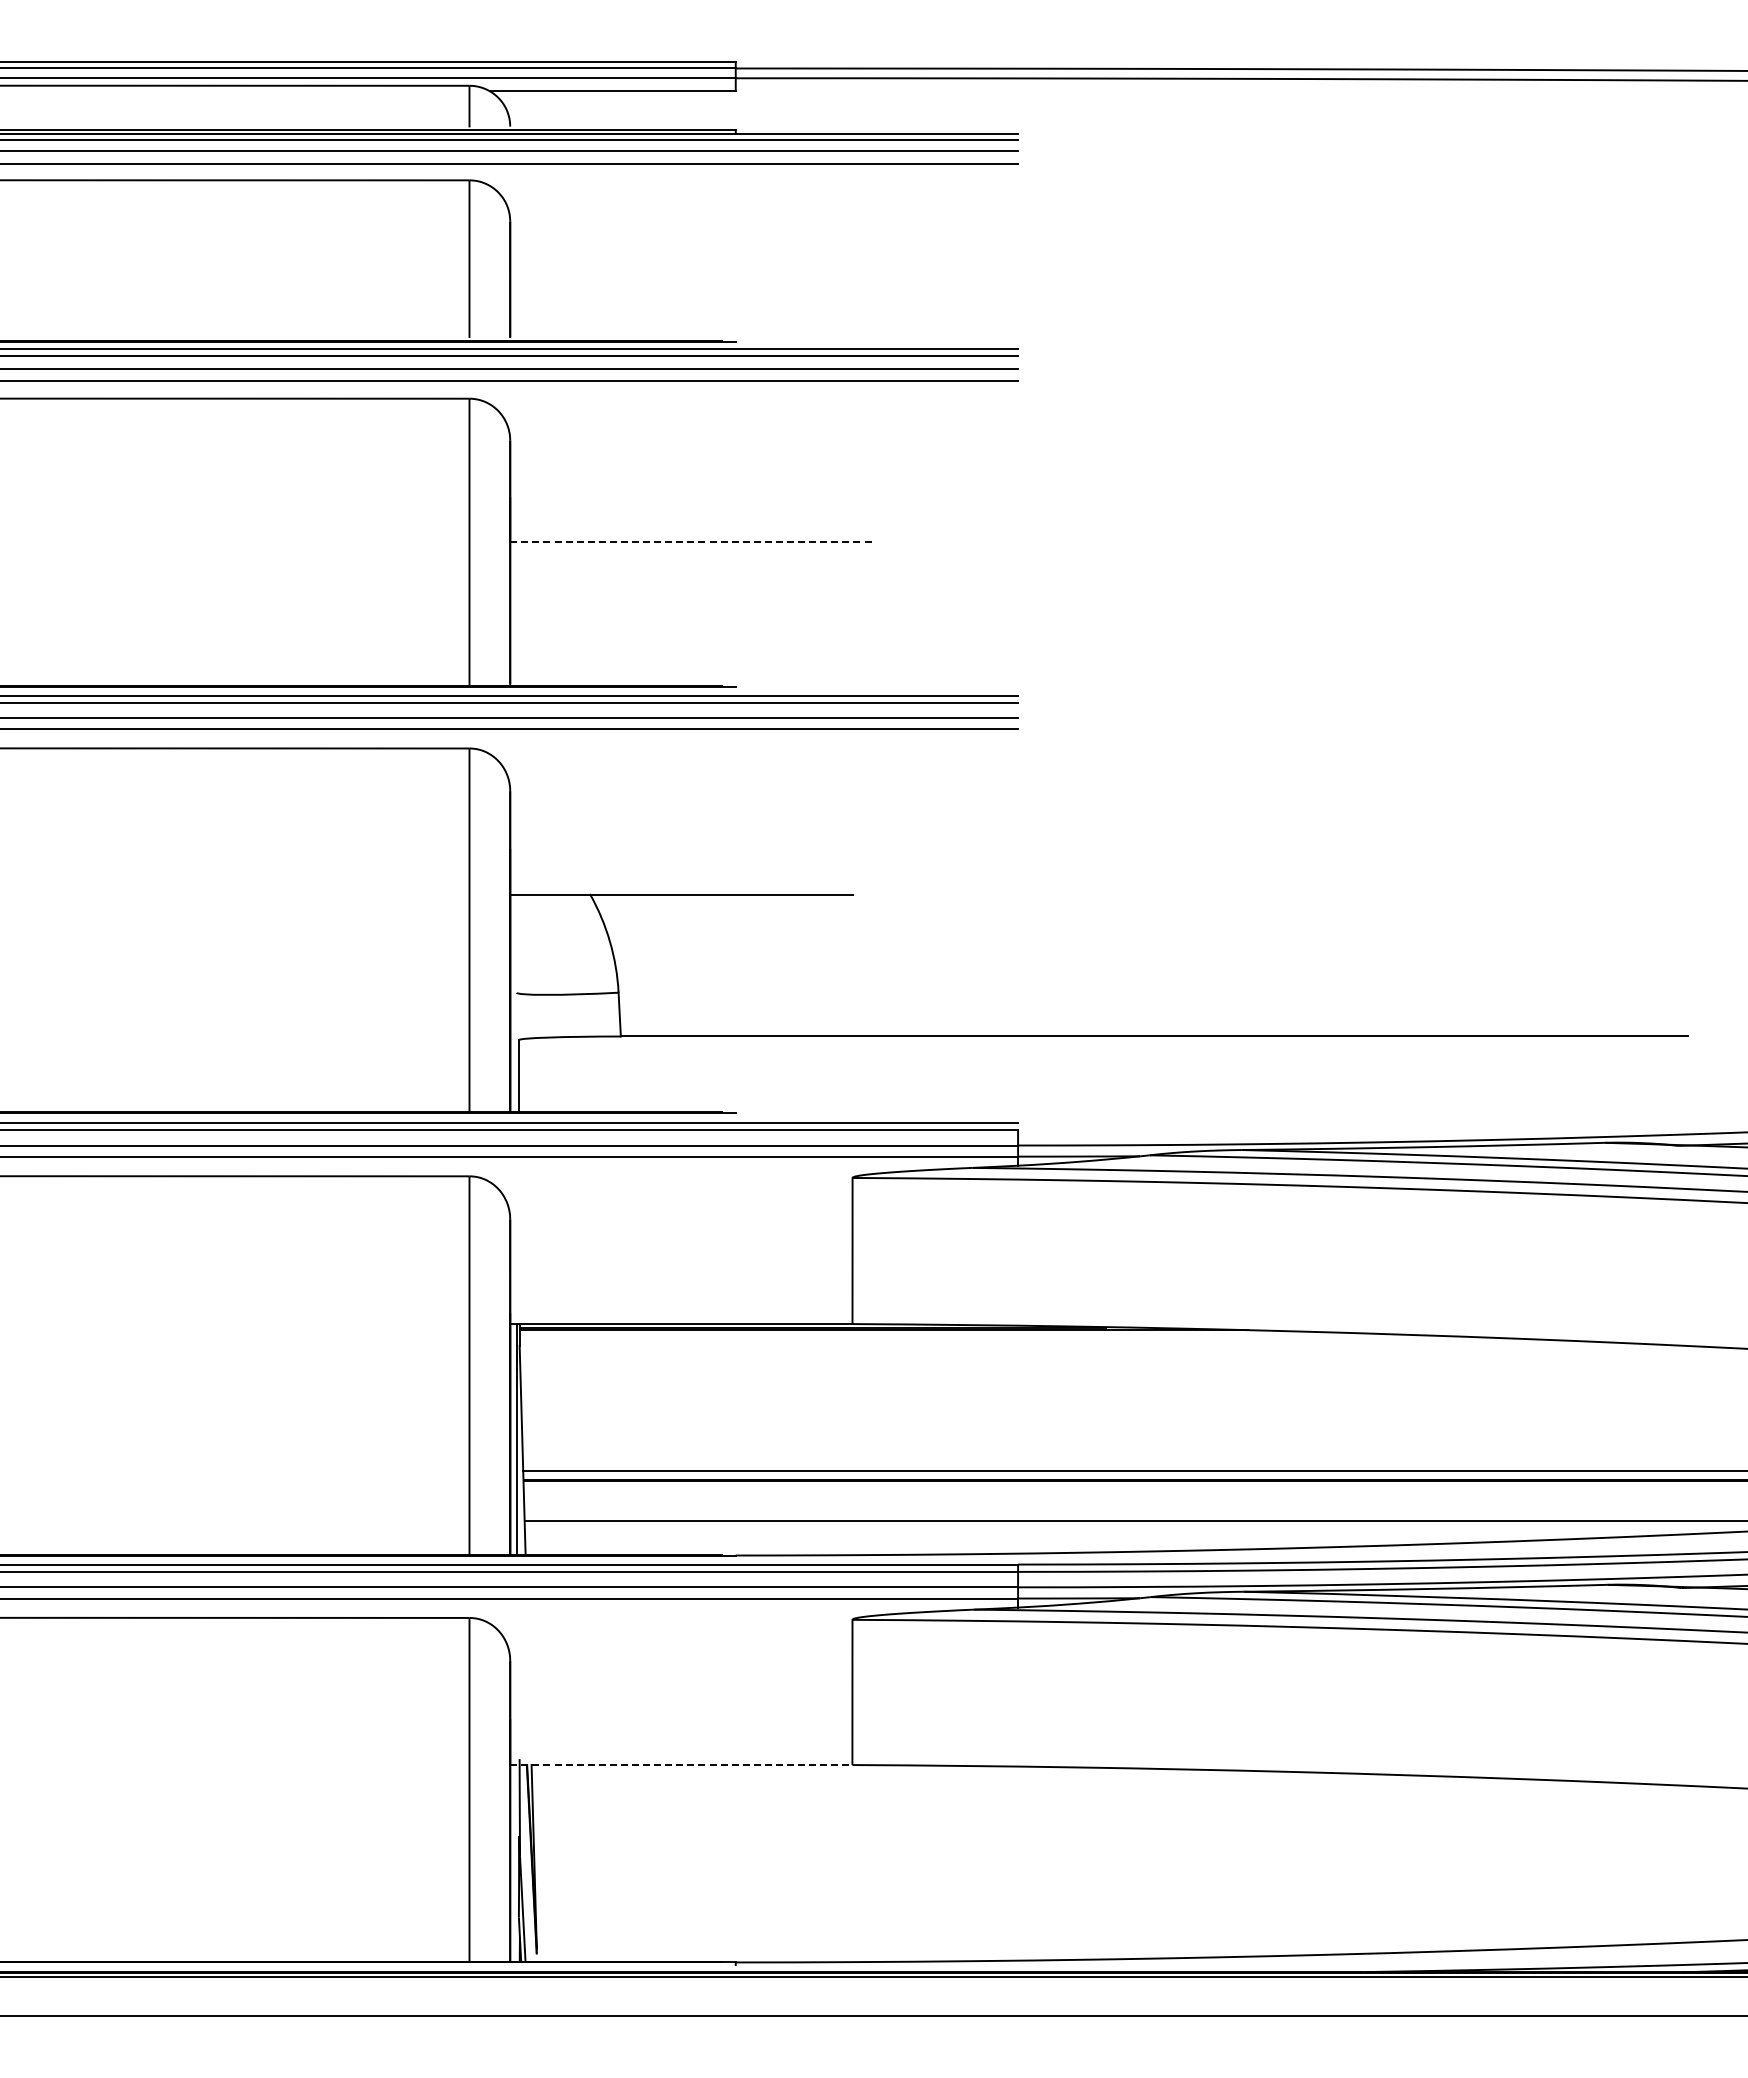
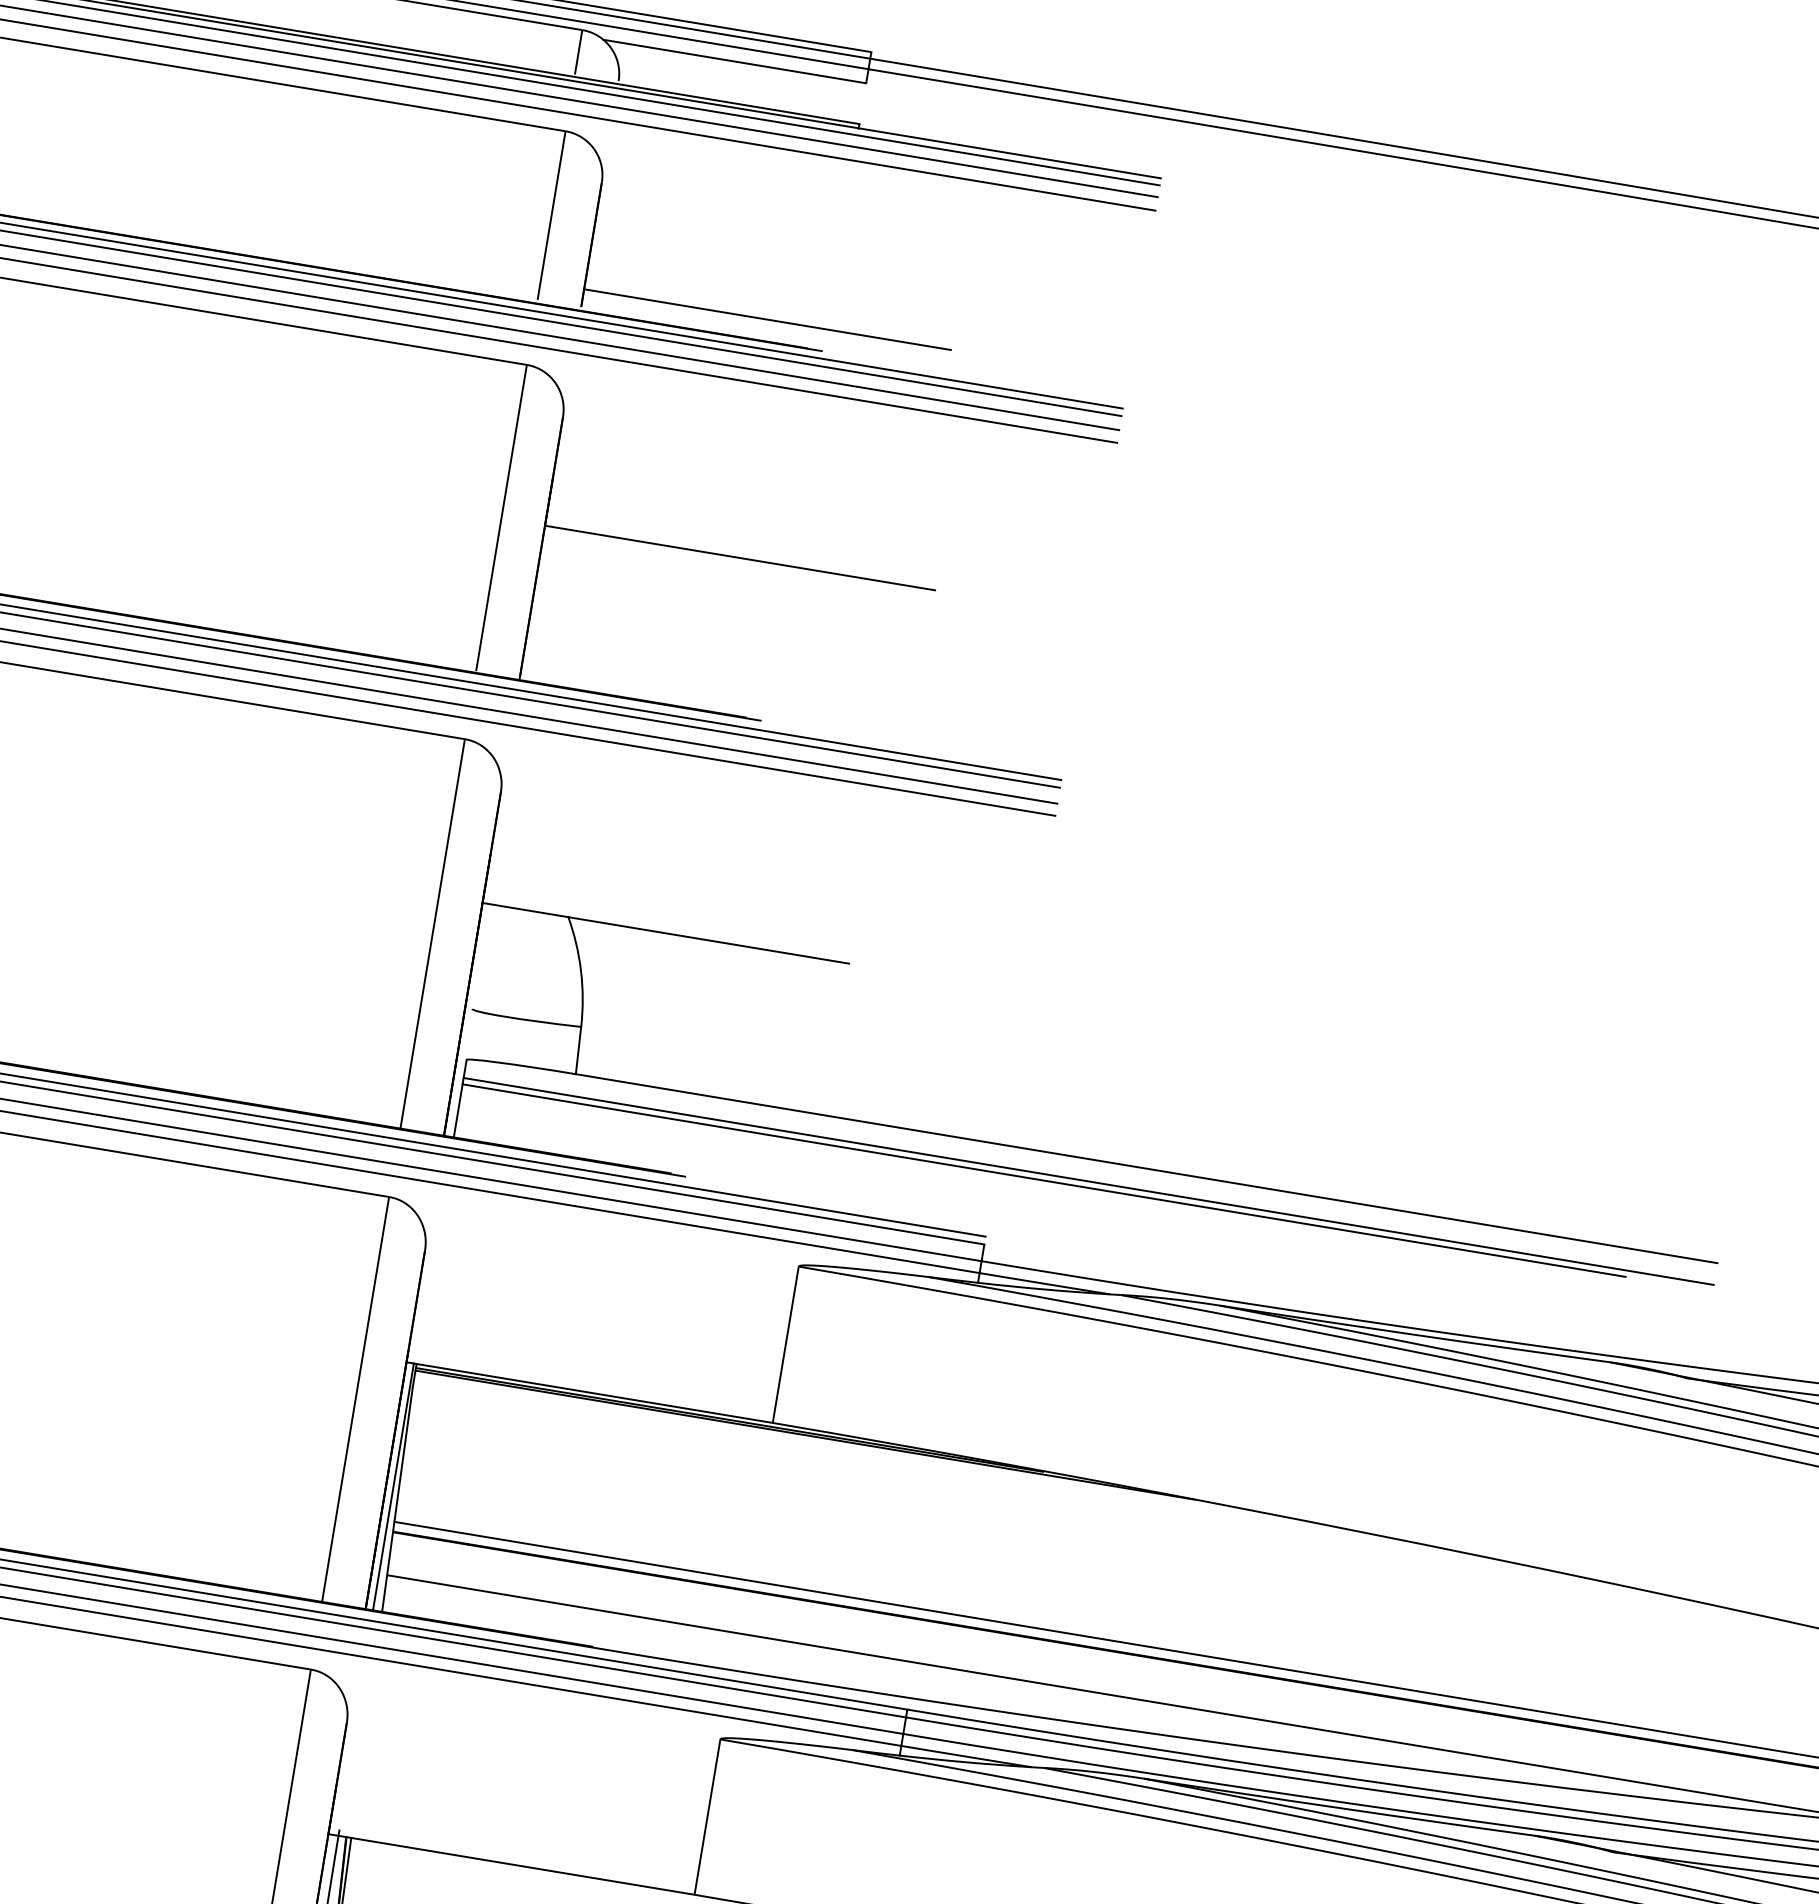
line: (681, 321) -> (767, 319), added
line: (693, 542) -> (741, 558), dashed -> solid
line: (1103, 1056) -> (1088, 1181), added
line: (1062, 1062) -> (1043, 1180), added
line: (681, 1765) -> (511, 1864), dashed -> solid

